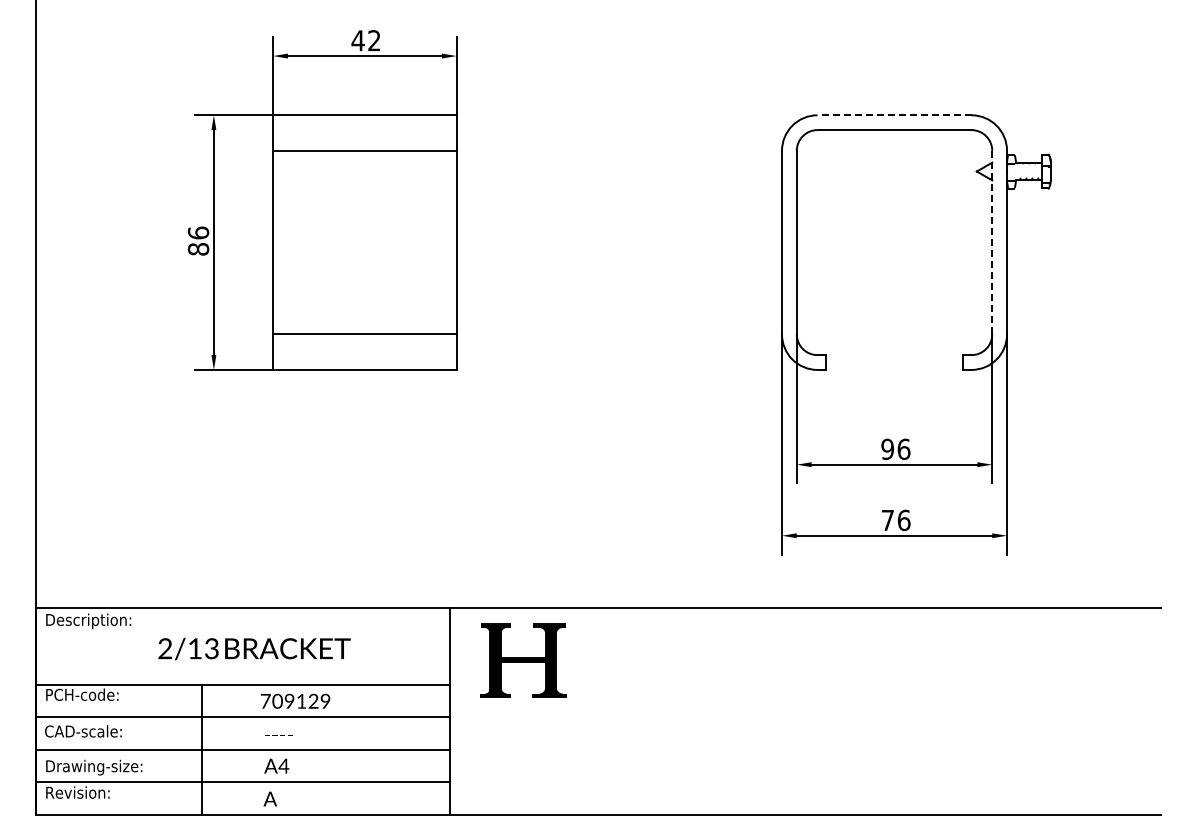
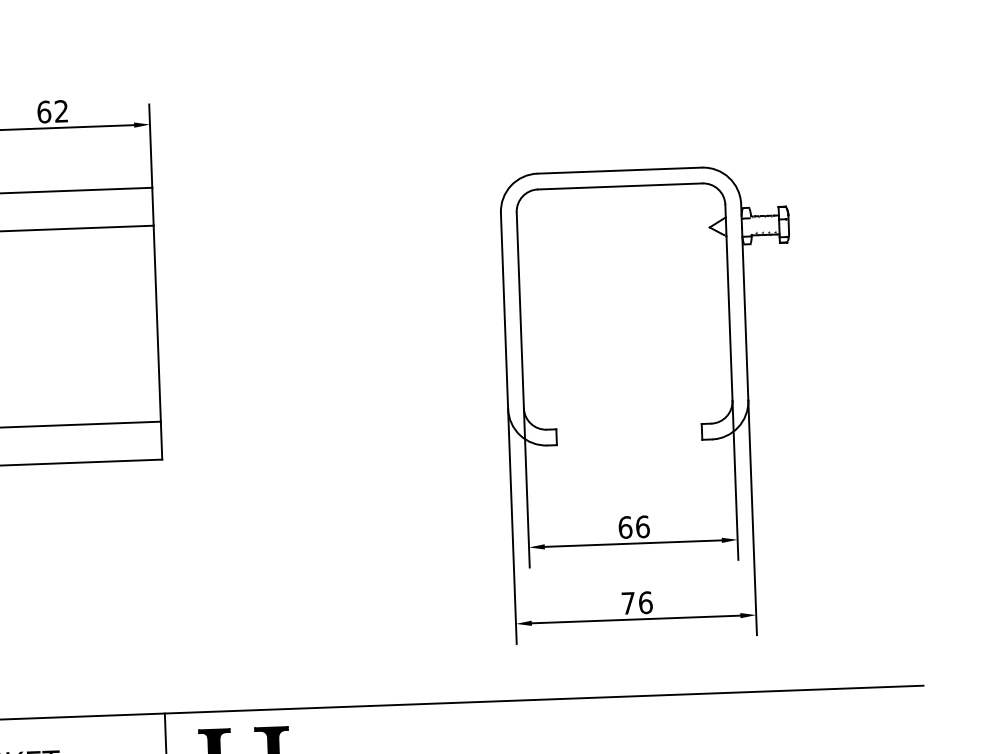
text: (357, 40) -> (43, 111), 42 -> 62
line: (894, 115) -> (619, 170), dashed -> solid
line: (992, 242) -> (729, 302), dashed -> solid
text: (887, 449) -> (625, 527), 96 -> 66

